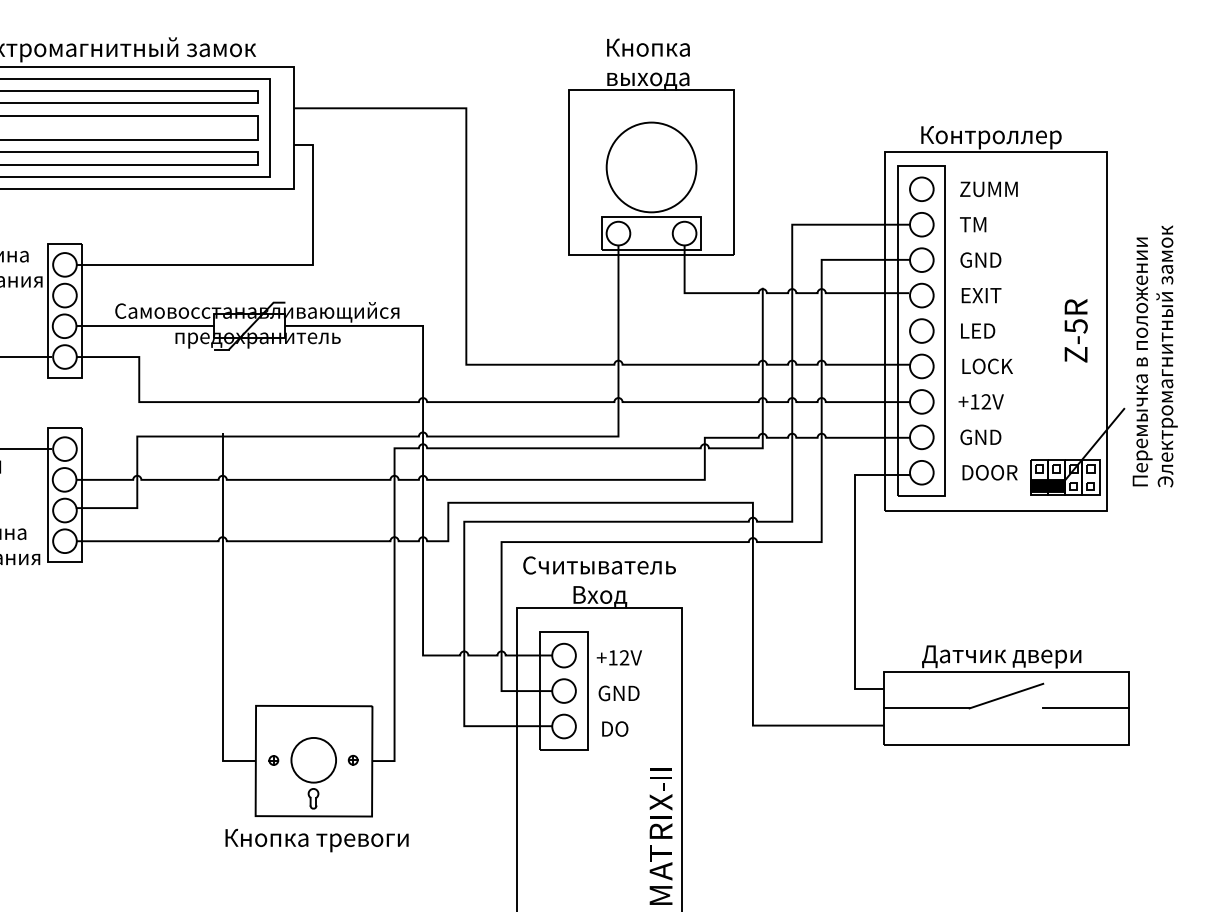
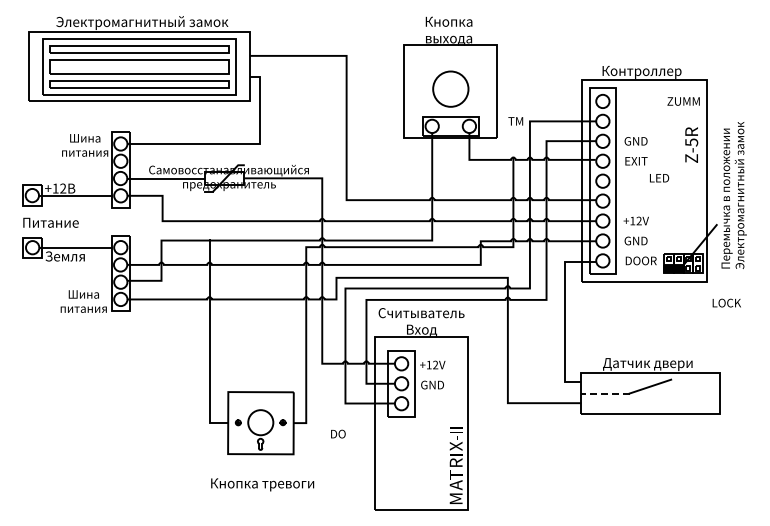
circle: (650, 166) -> (450, 88), size x0.7
text: (988, 189) -> (683, 101), moved
text: (972, 224) -> (515, 121), moved
text: (1075, 329) -> (691, 144), moved
text: (978, 331) -> (659, 178), moved
text: (986, 365) -> (726, 302), moved
line: (926, 708) -> (605, 393), solid -> dashed
line: (1086, 708) -> (695, 393), removed
text: (615, 727) -> (338, 433), moved
text: (316, 839) -> (262, 484), moved

